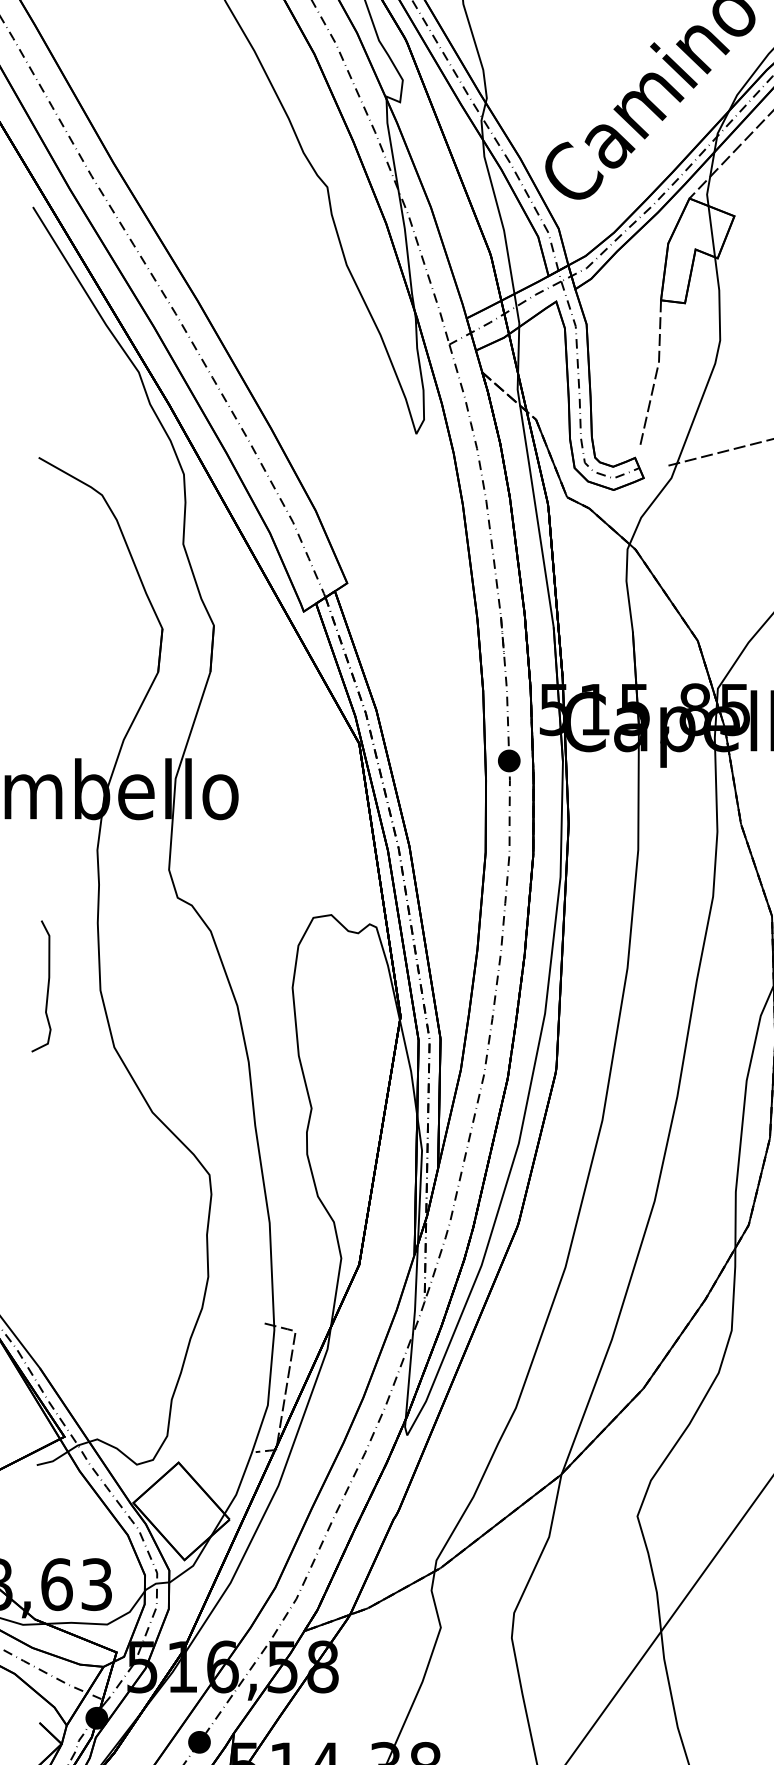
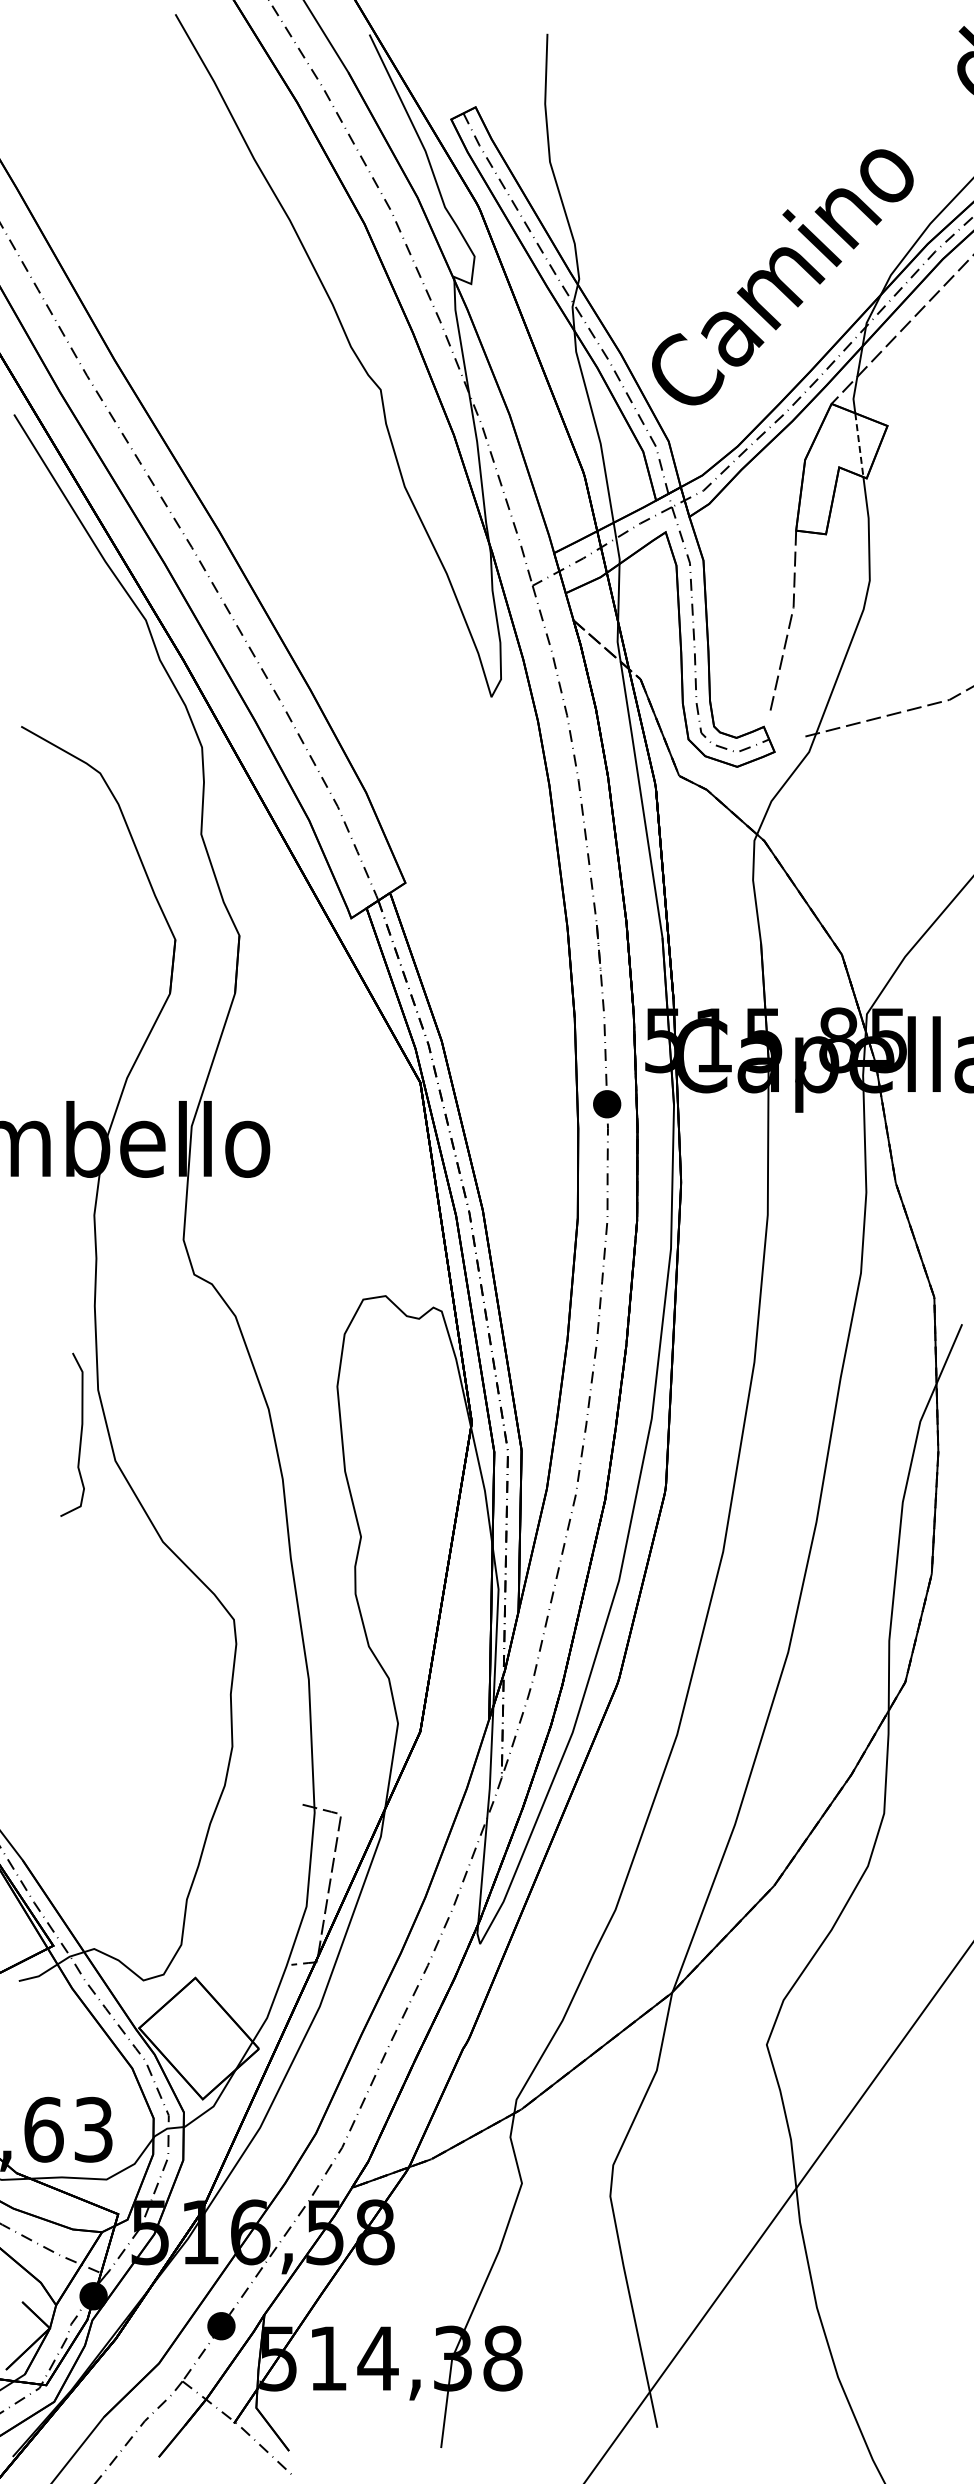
line: (711, 231) -> (859, 445), solid -> dashed
curve: (47, 986) -> (80, 1434), moved

